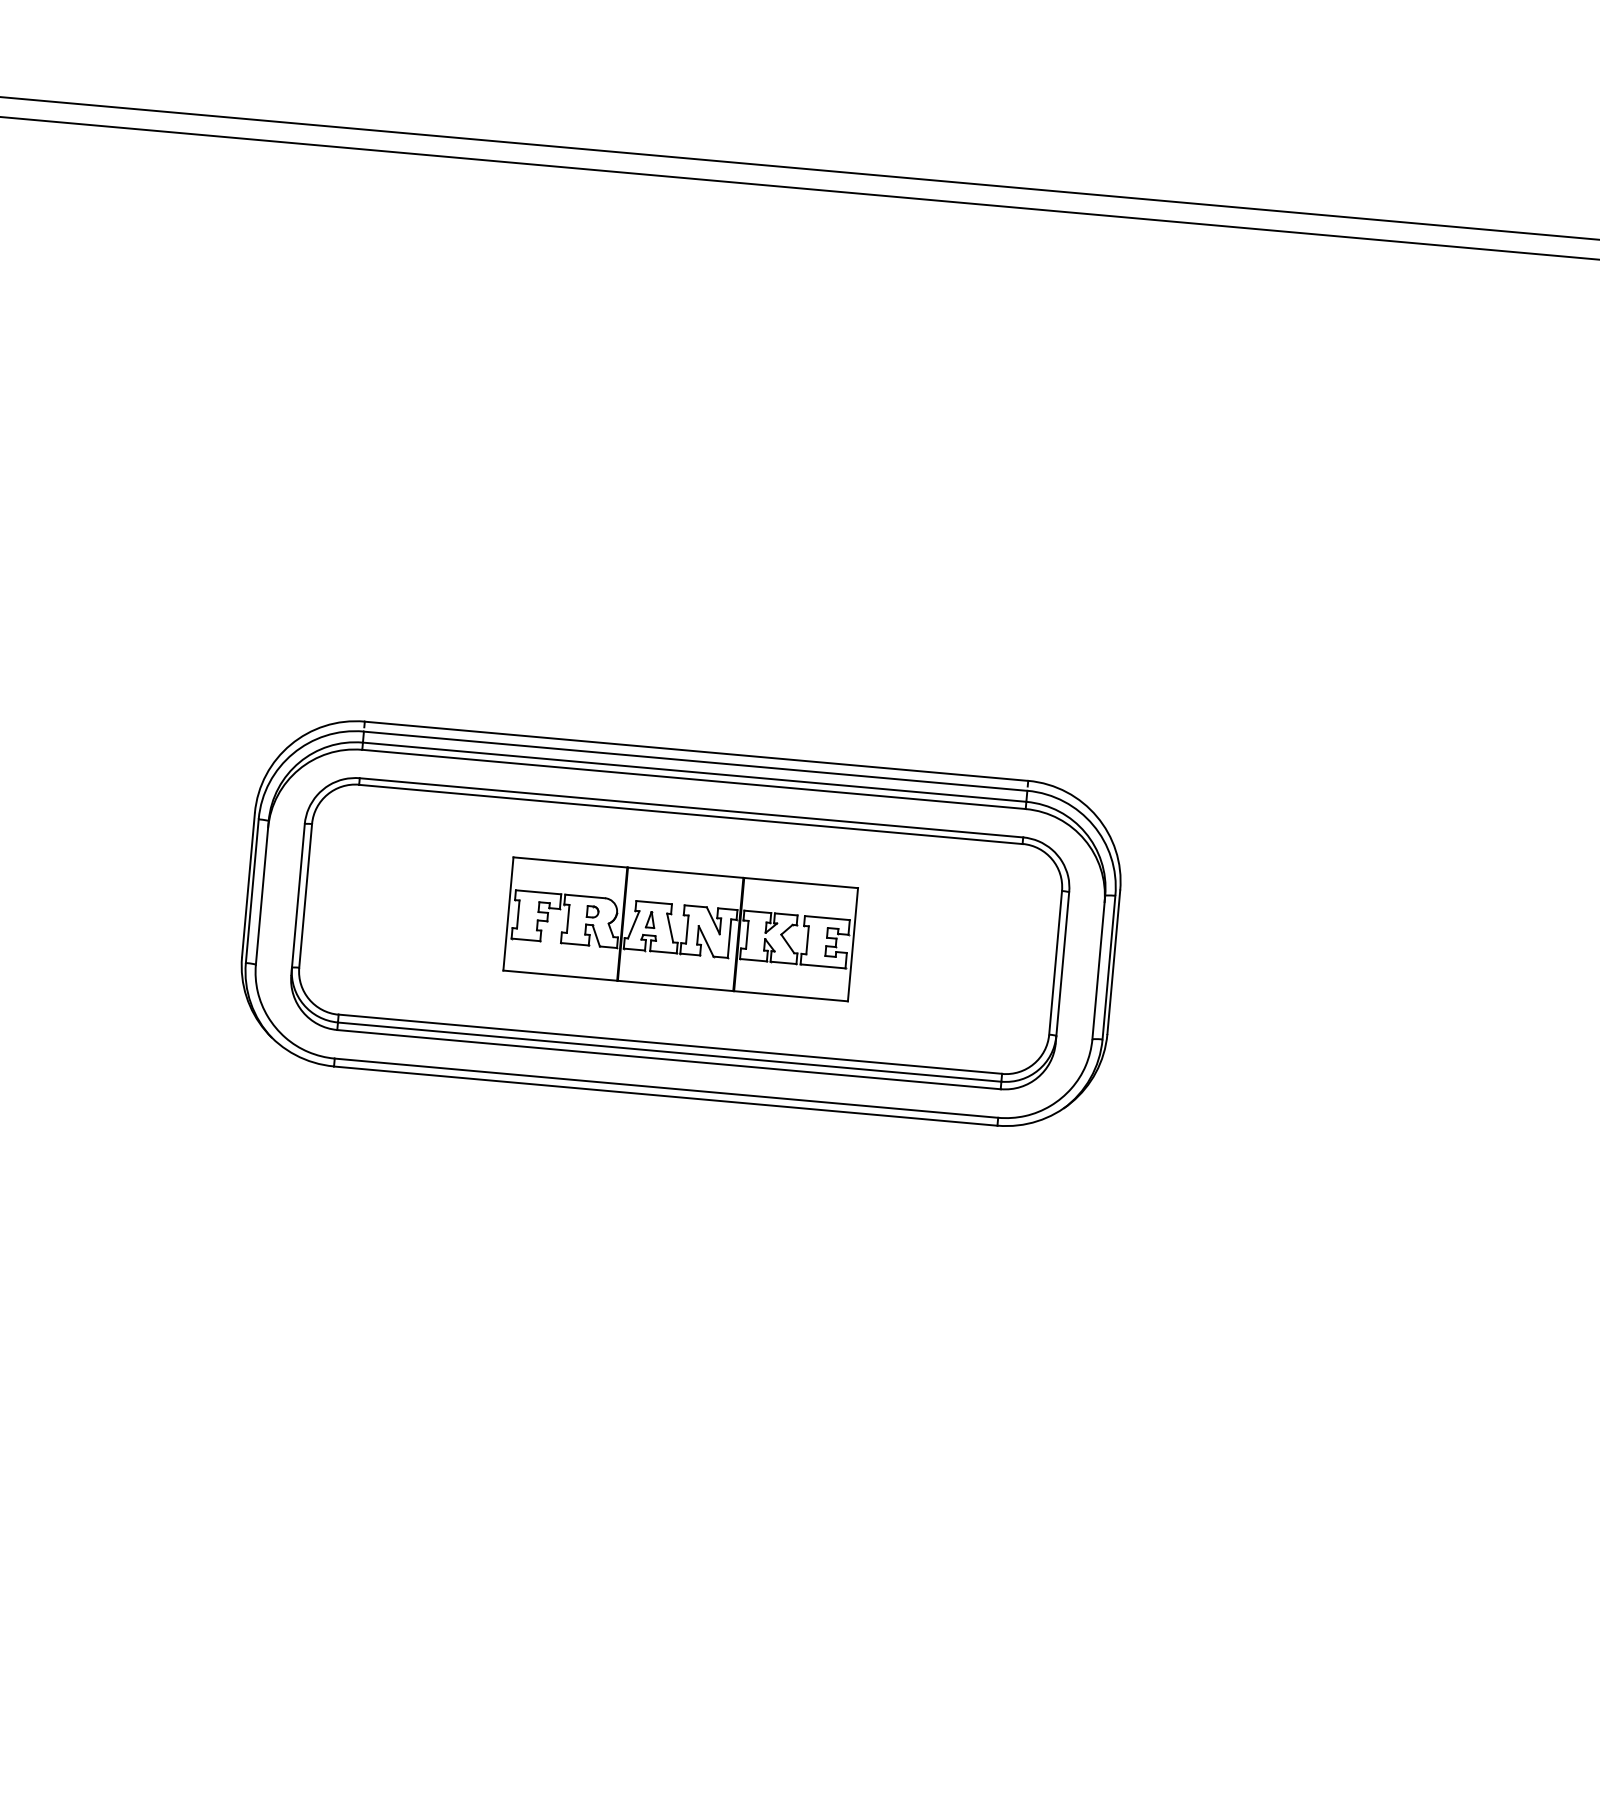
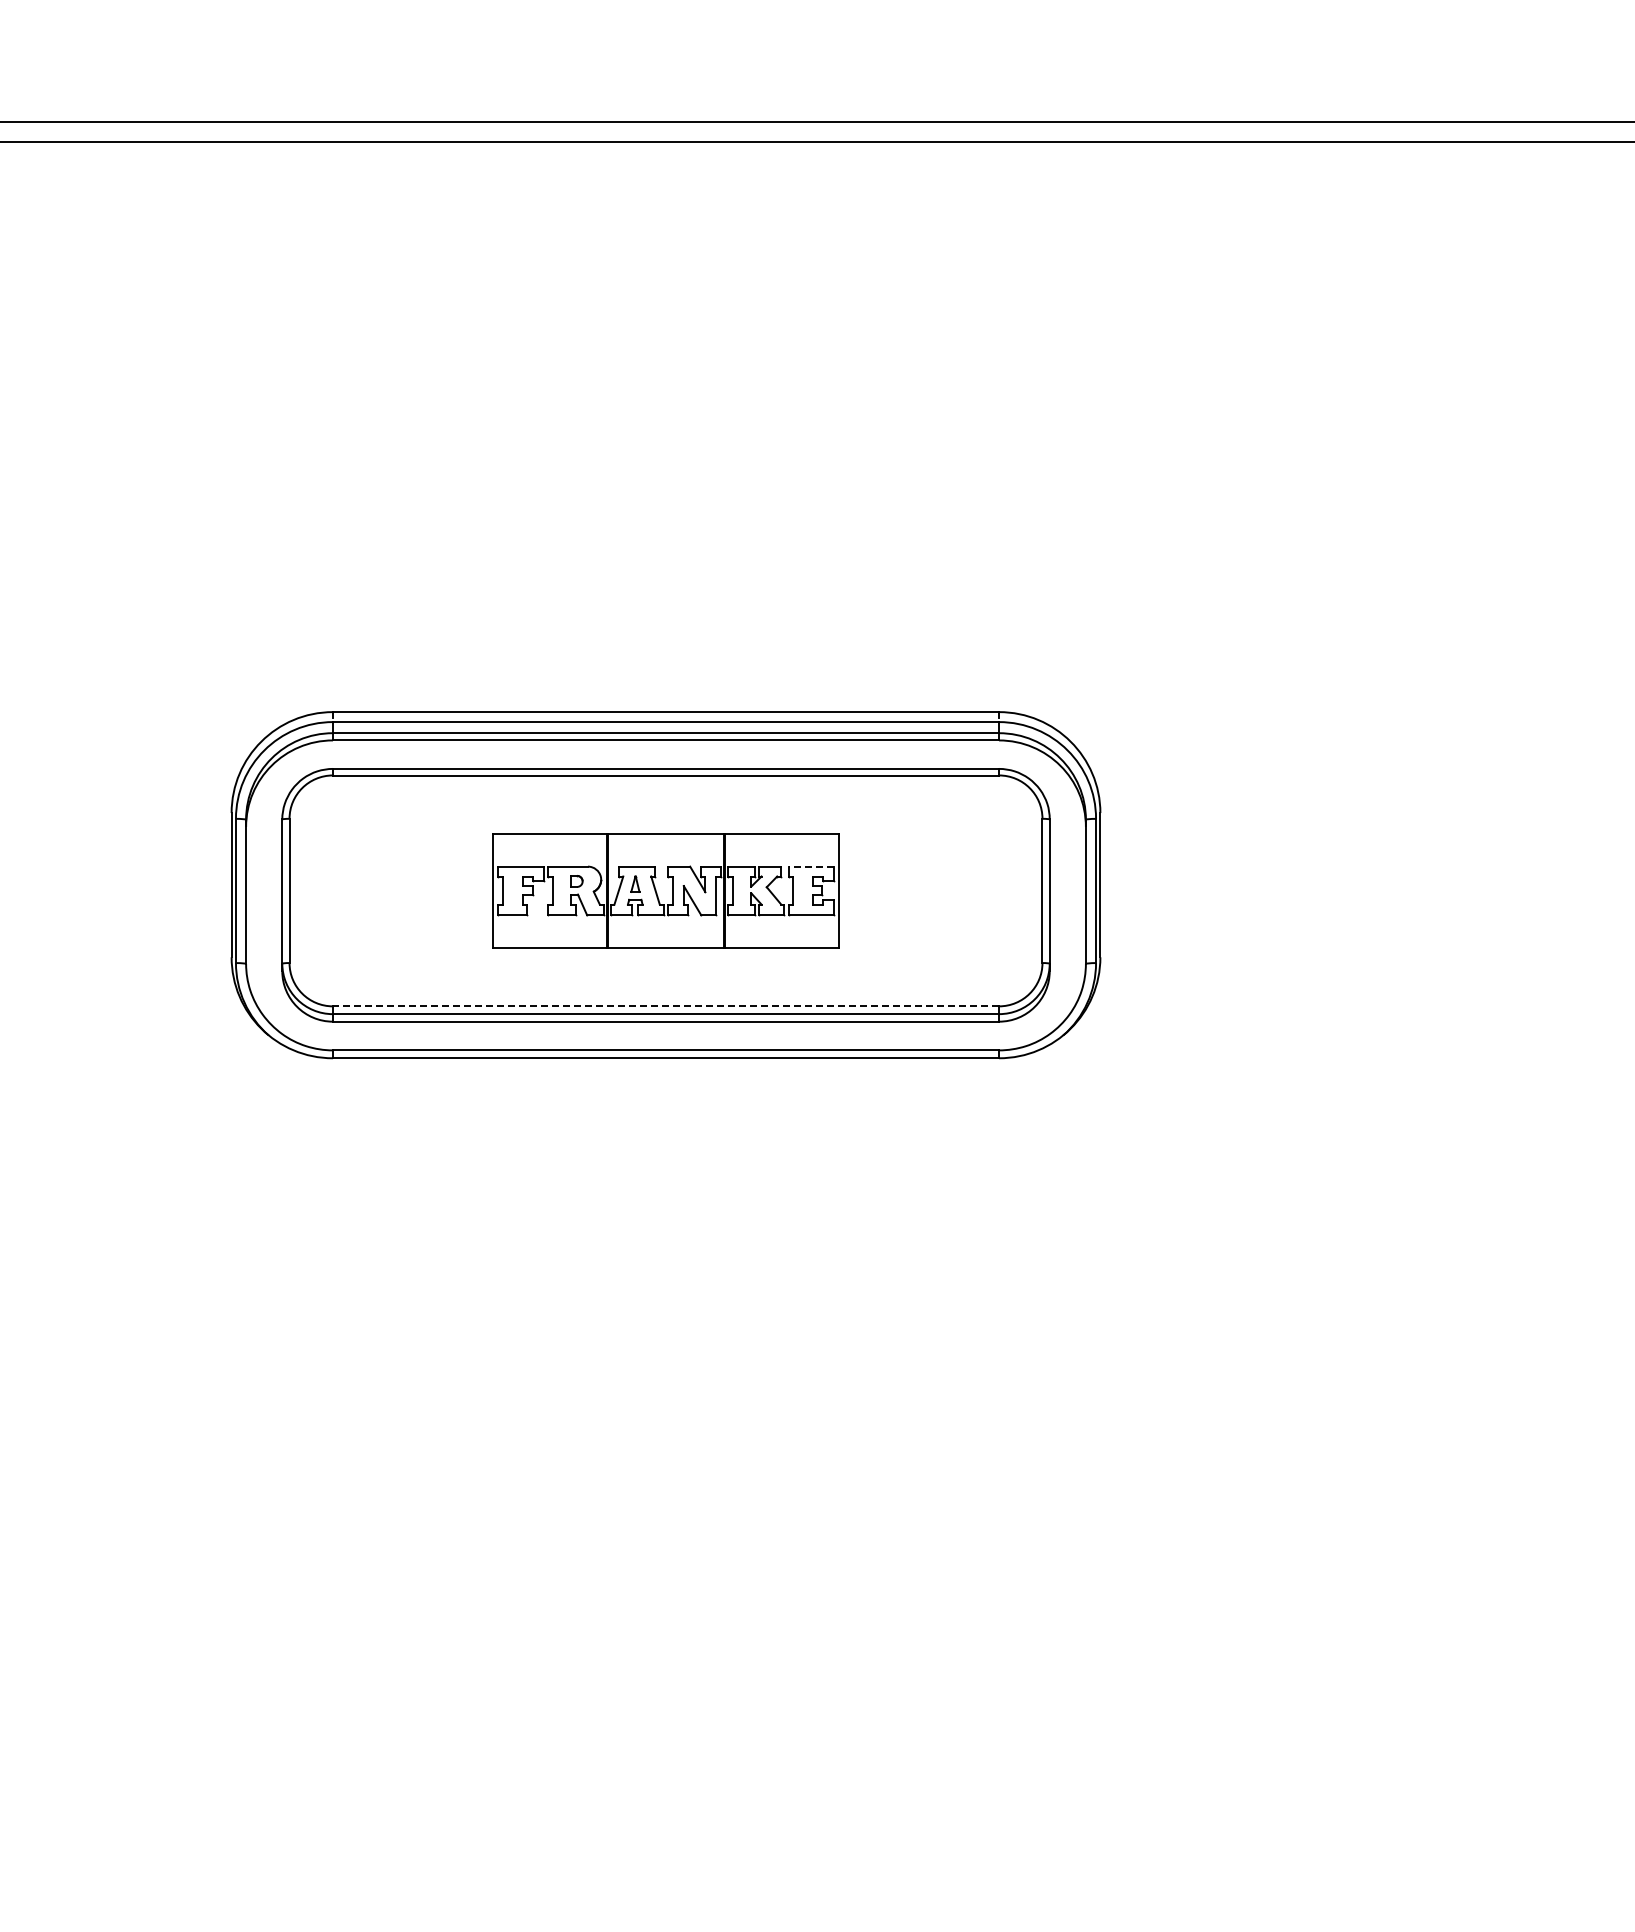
line: (827, 917) -> (811, 866), solid -> dashed
line: (669, 1044) -> (665, 1006), solid -> dashed

